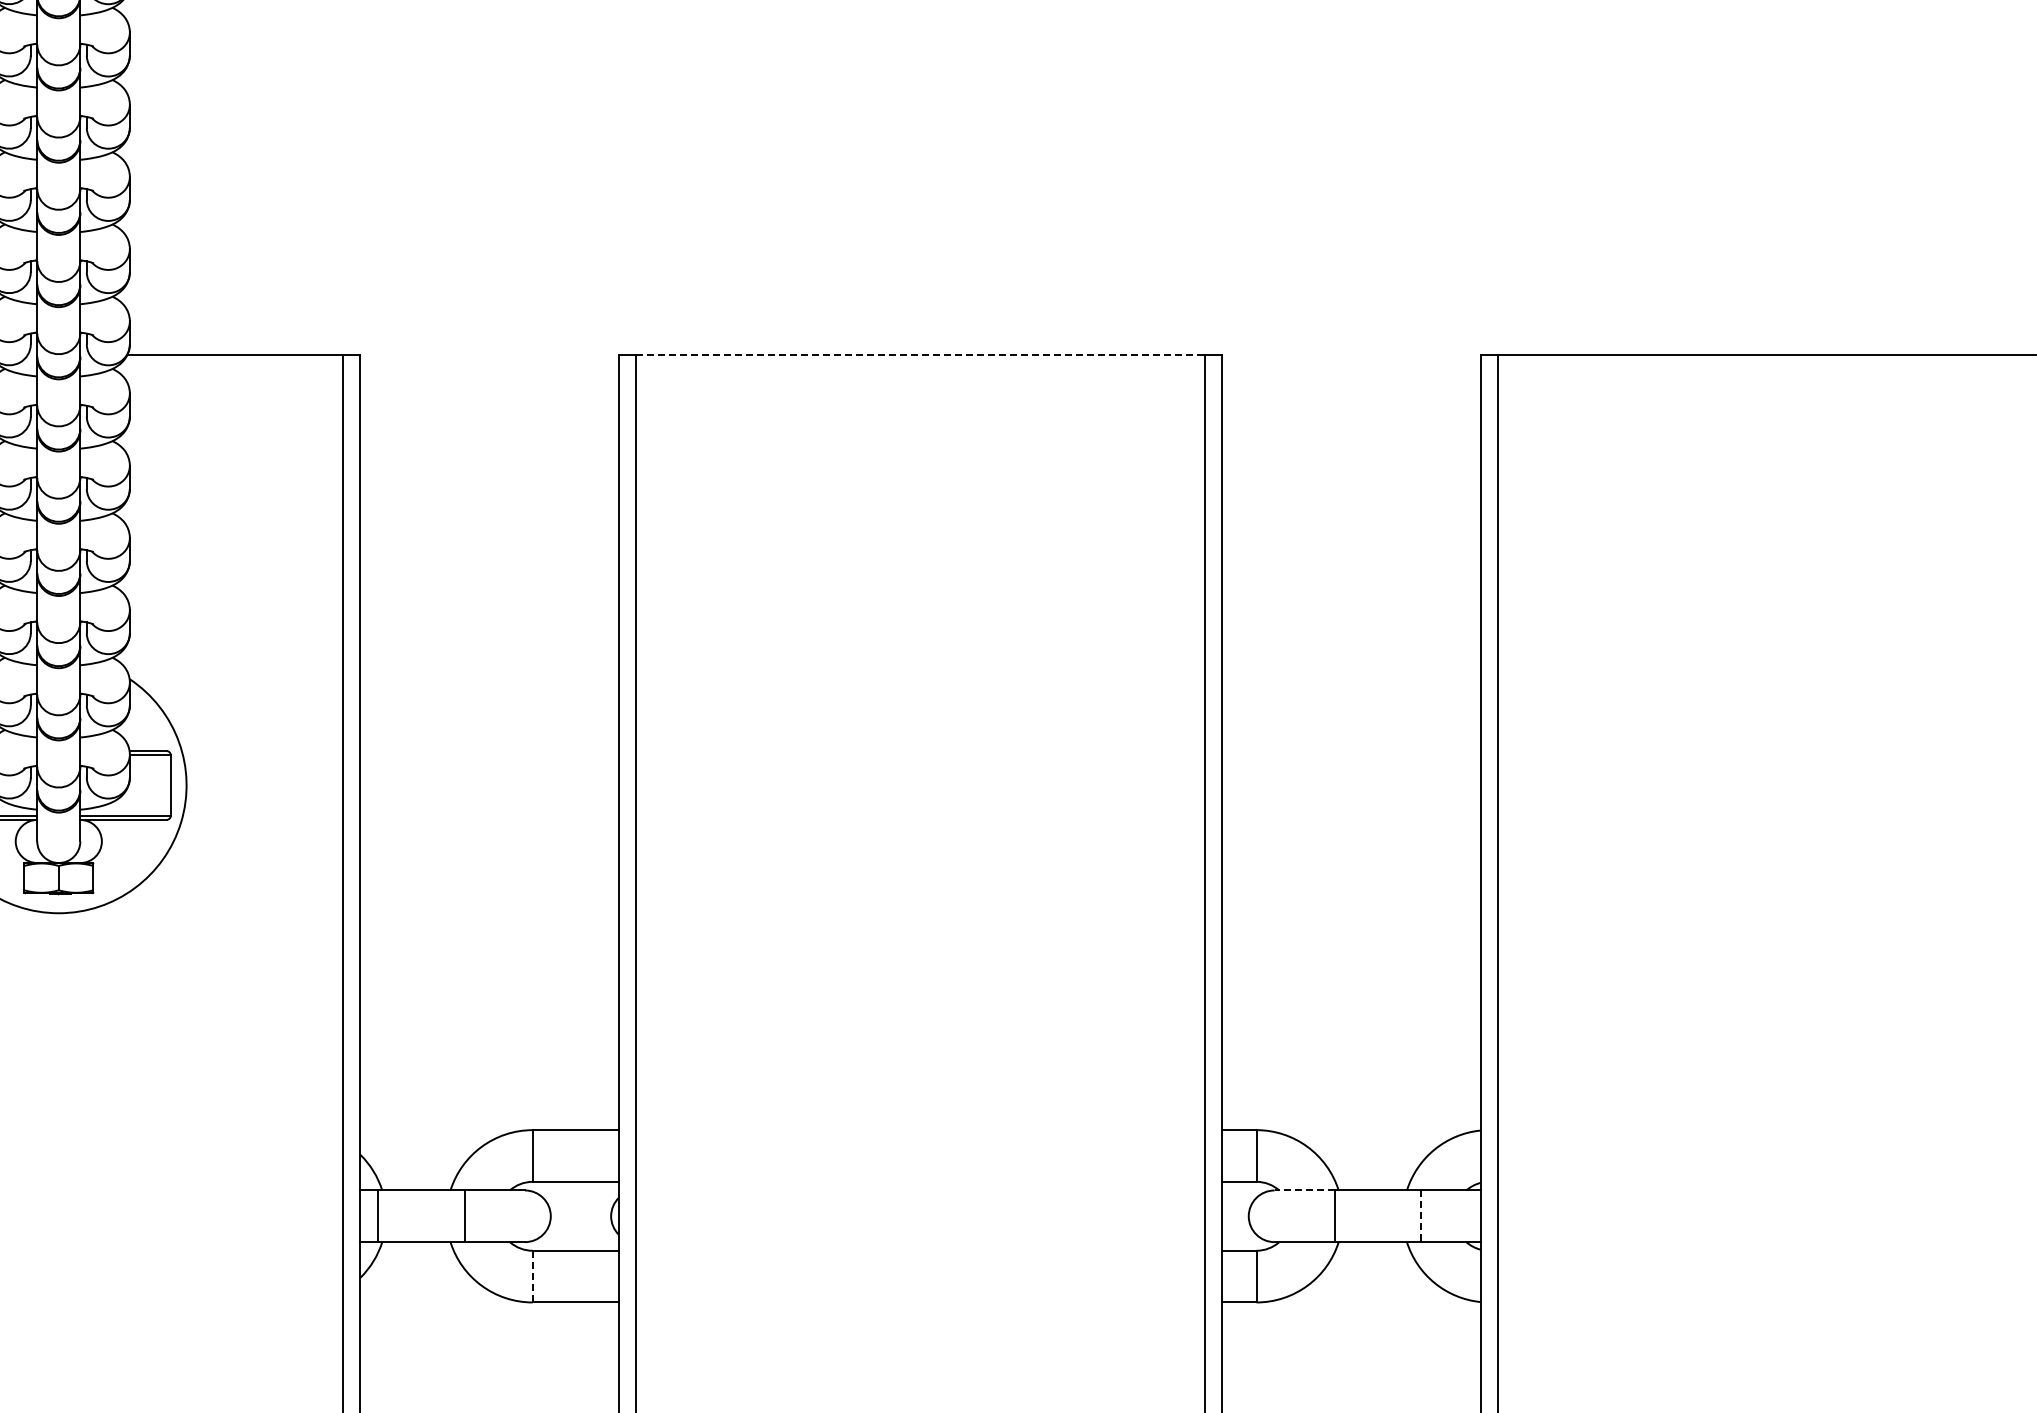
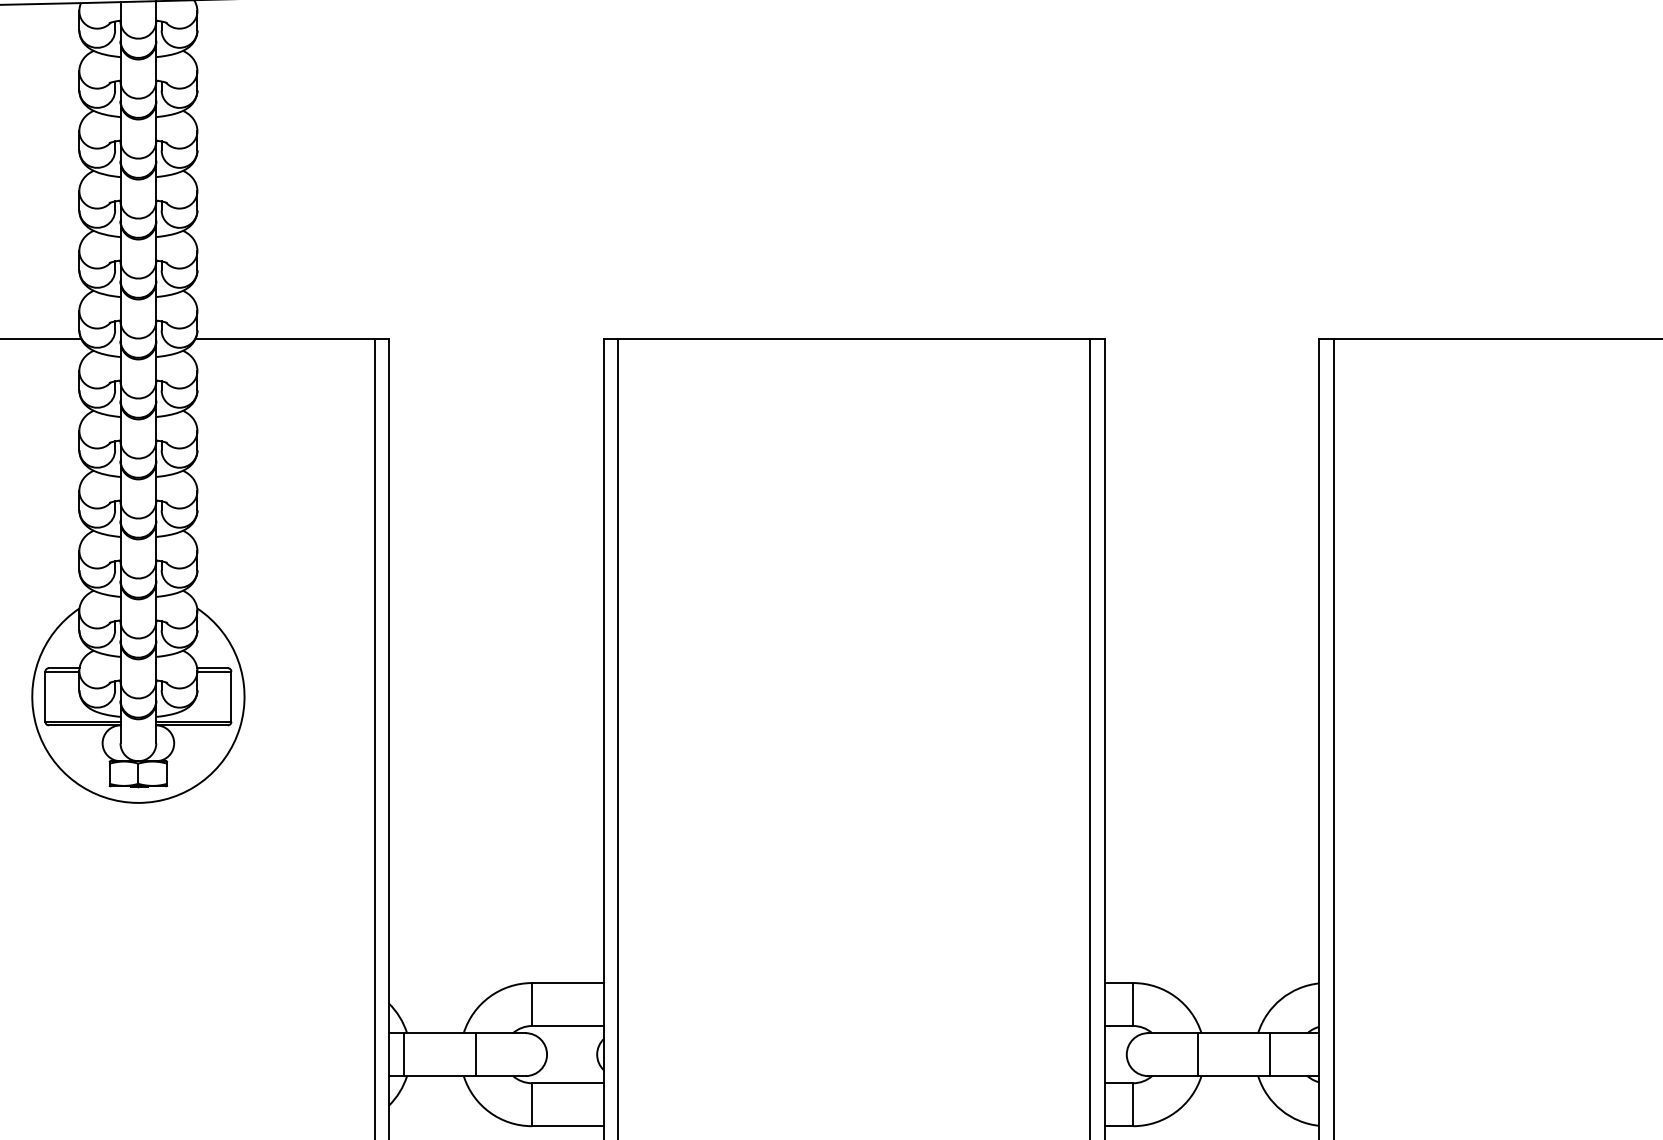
line: (920, 354) -> (854, 338), dashed -> solid
line: (1304, 1190) -> (1173, 1033), dashed -> solid
line: (1421, 1216) -> (1270, 1054), dashed -> solid
line: (532, 1276) -> (531, 1104), dashed -> solid

